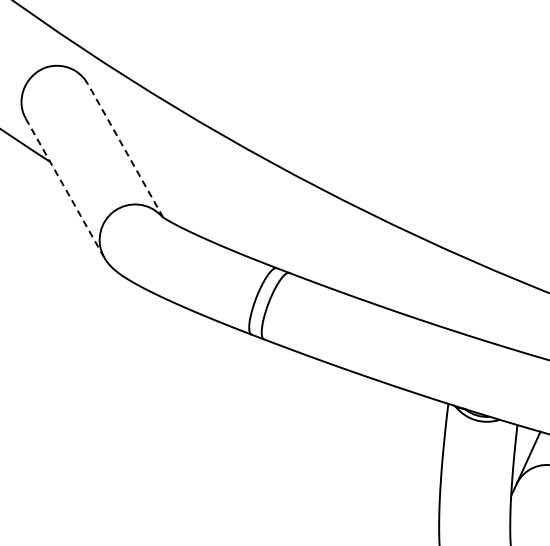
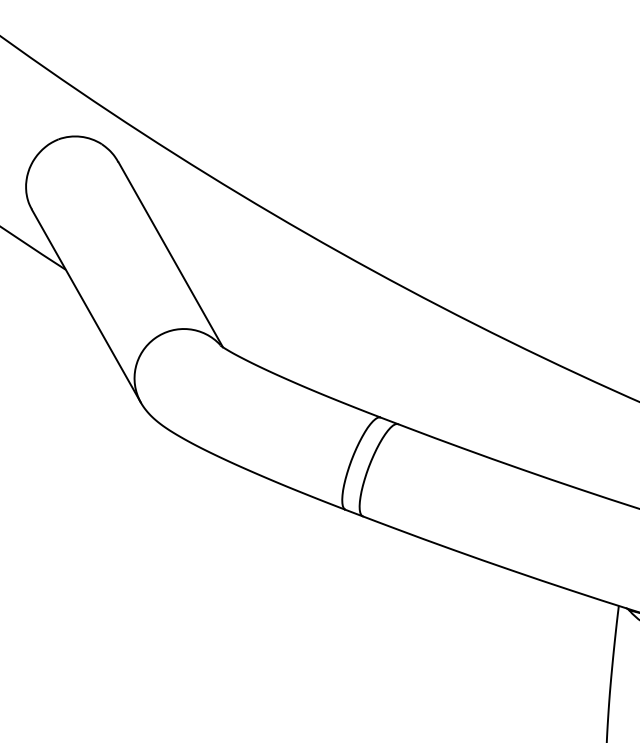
line: (125, 150) -> (170, 254), dashed -> solid
line: (64, 187) -> (85, 305), dashed -> solid

